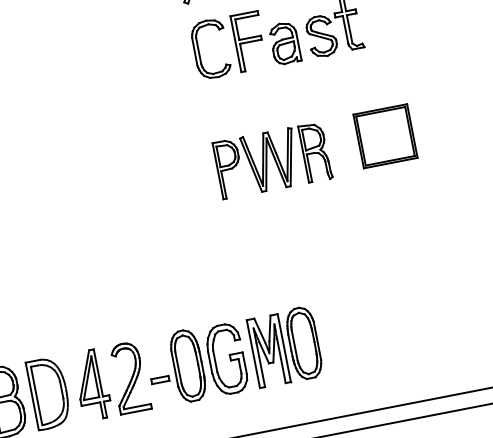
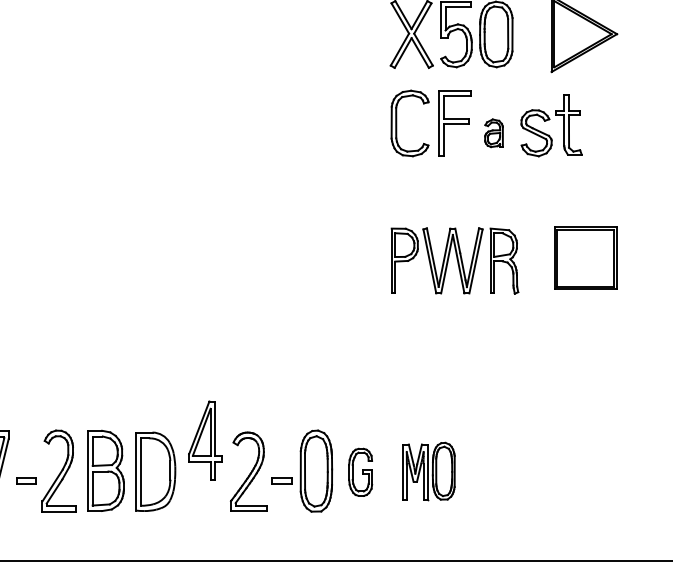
part: (284, 43) -> (493, 133), size x0.6
part: (285, 347) -> (428, 471), size x0.7
part: (226, 359) -> (360, 472), size x0.6
part: (92, 384) -> (205, 440), moved

